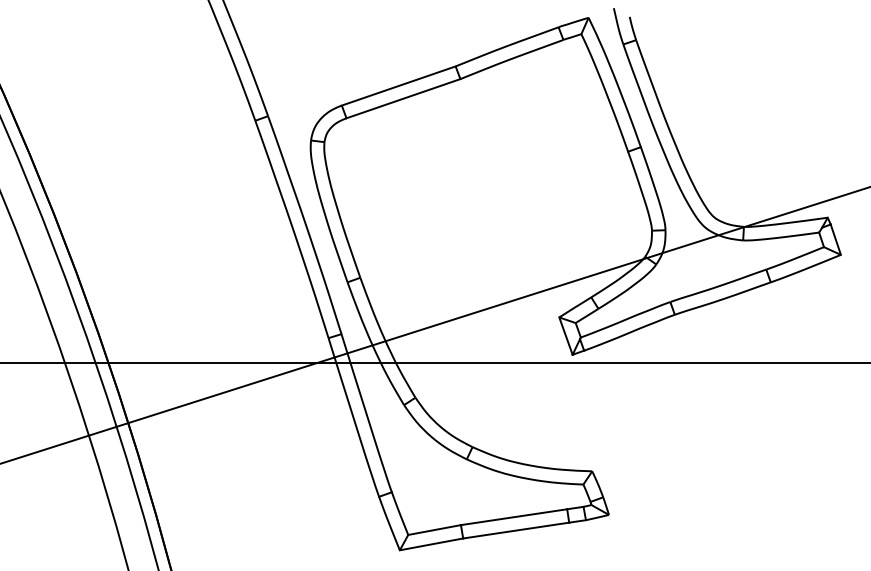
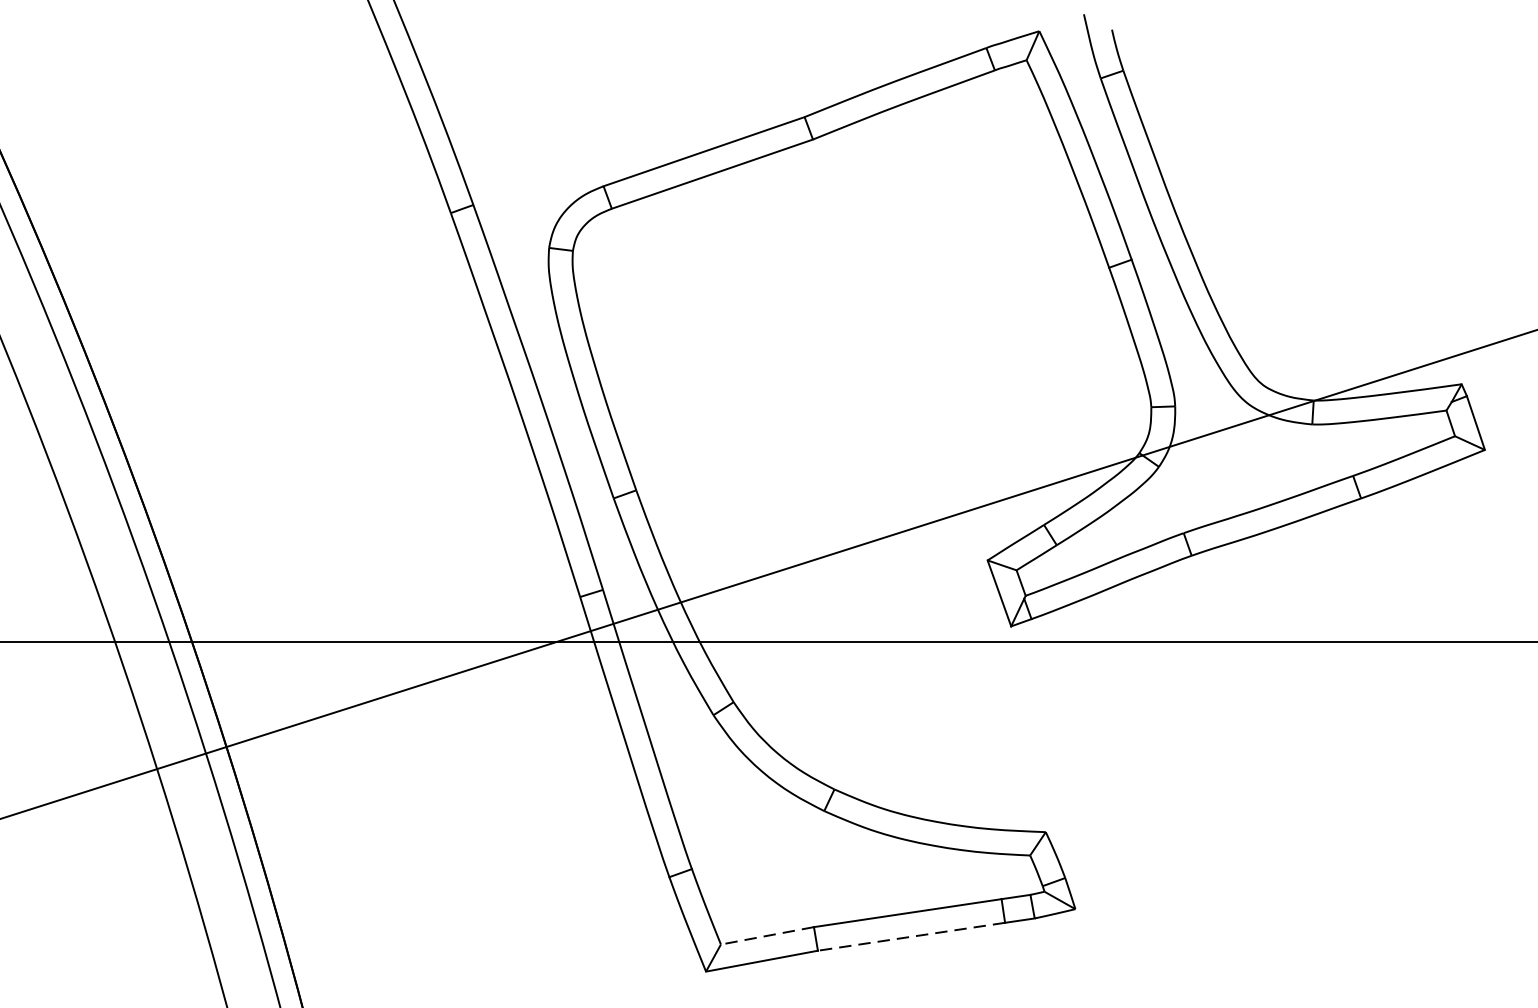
line: (434, 530) -> (767, 936), solid -> dashed
line: (516, 530) -> (912, 936), solid -> dashed

